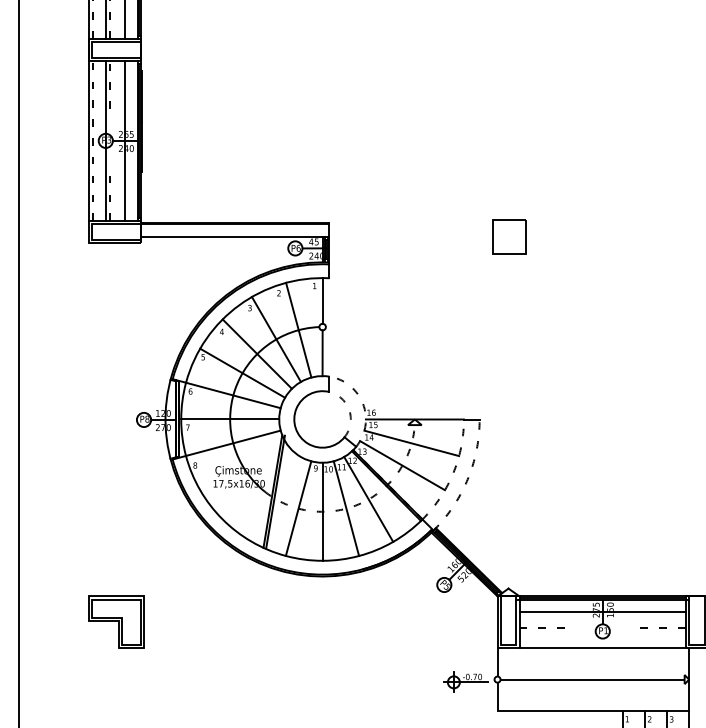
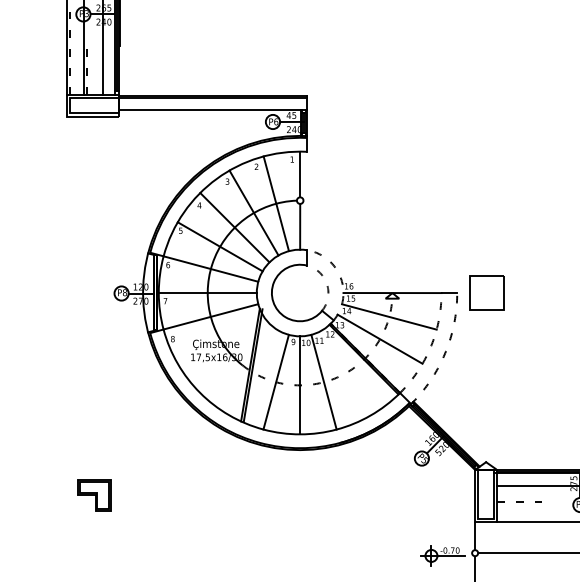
part: (509, 236) -> (487, 293), moved
line: (368, 498) -> (346, 372), removed
part: (116, 621) -> (94, 495), size x0.6

